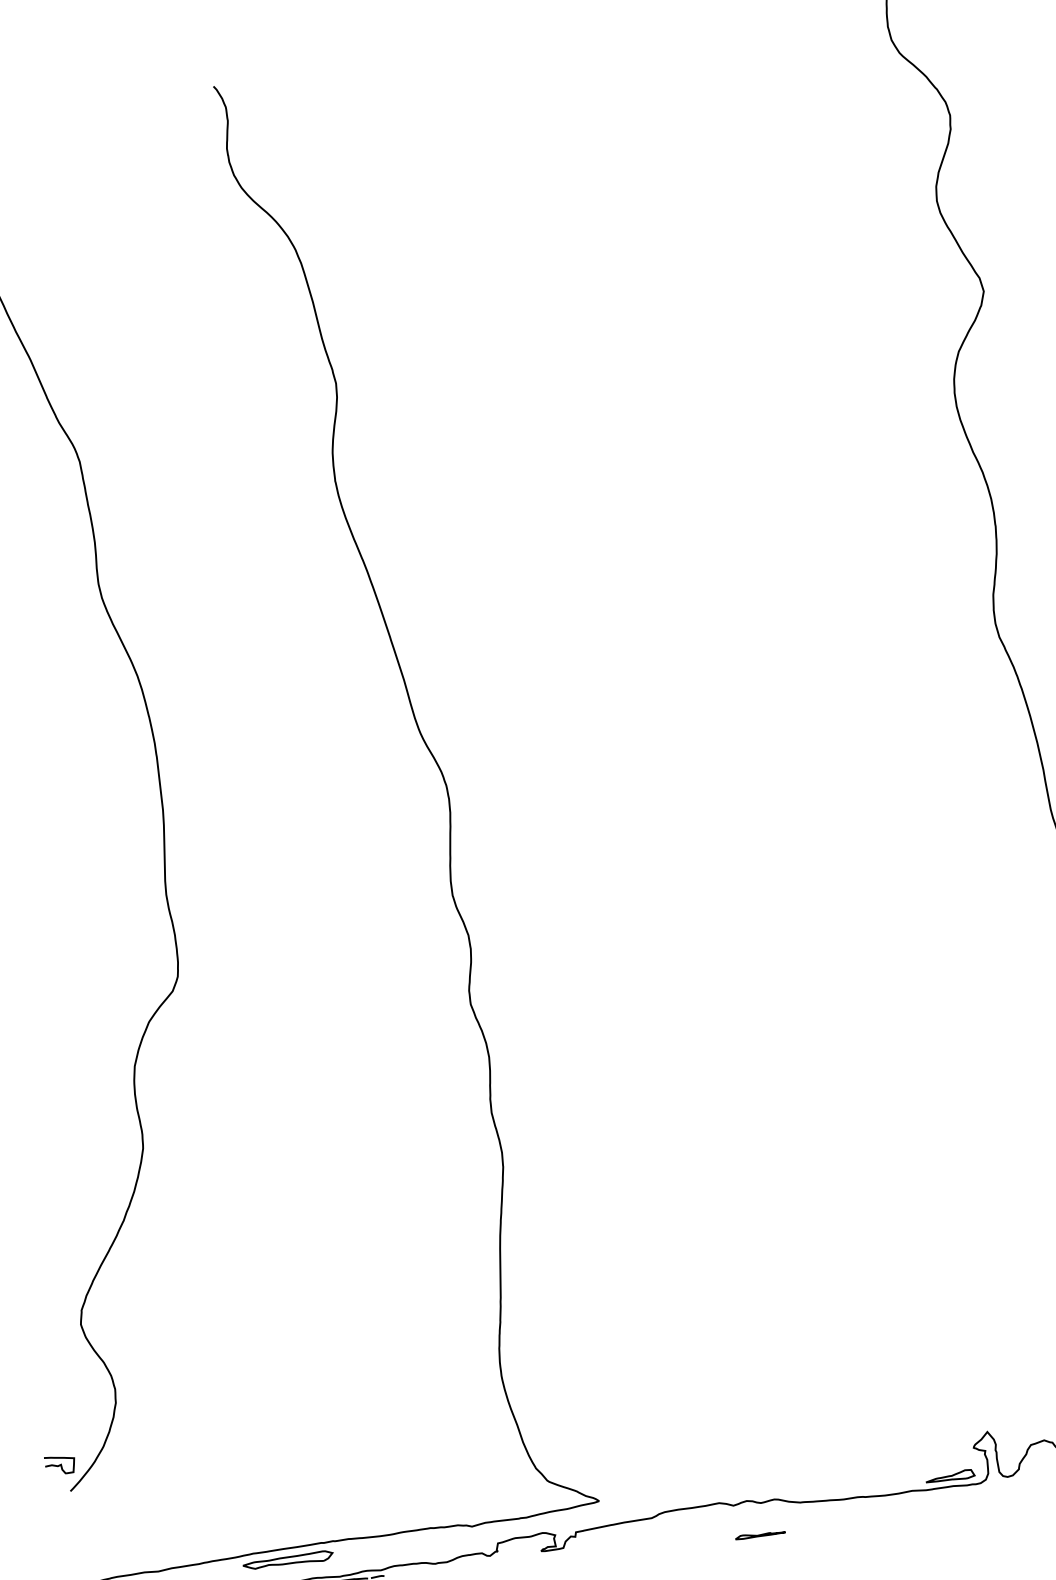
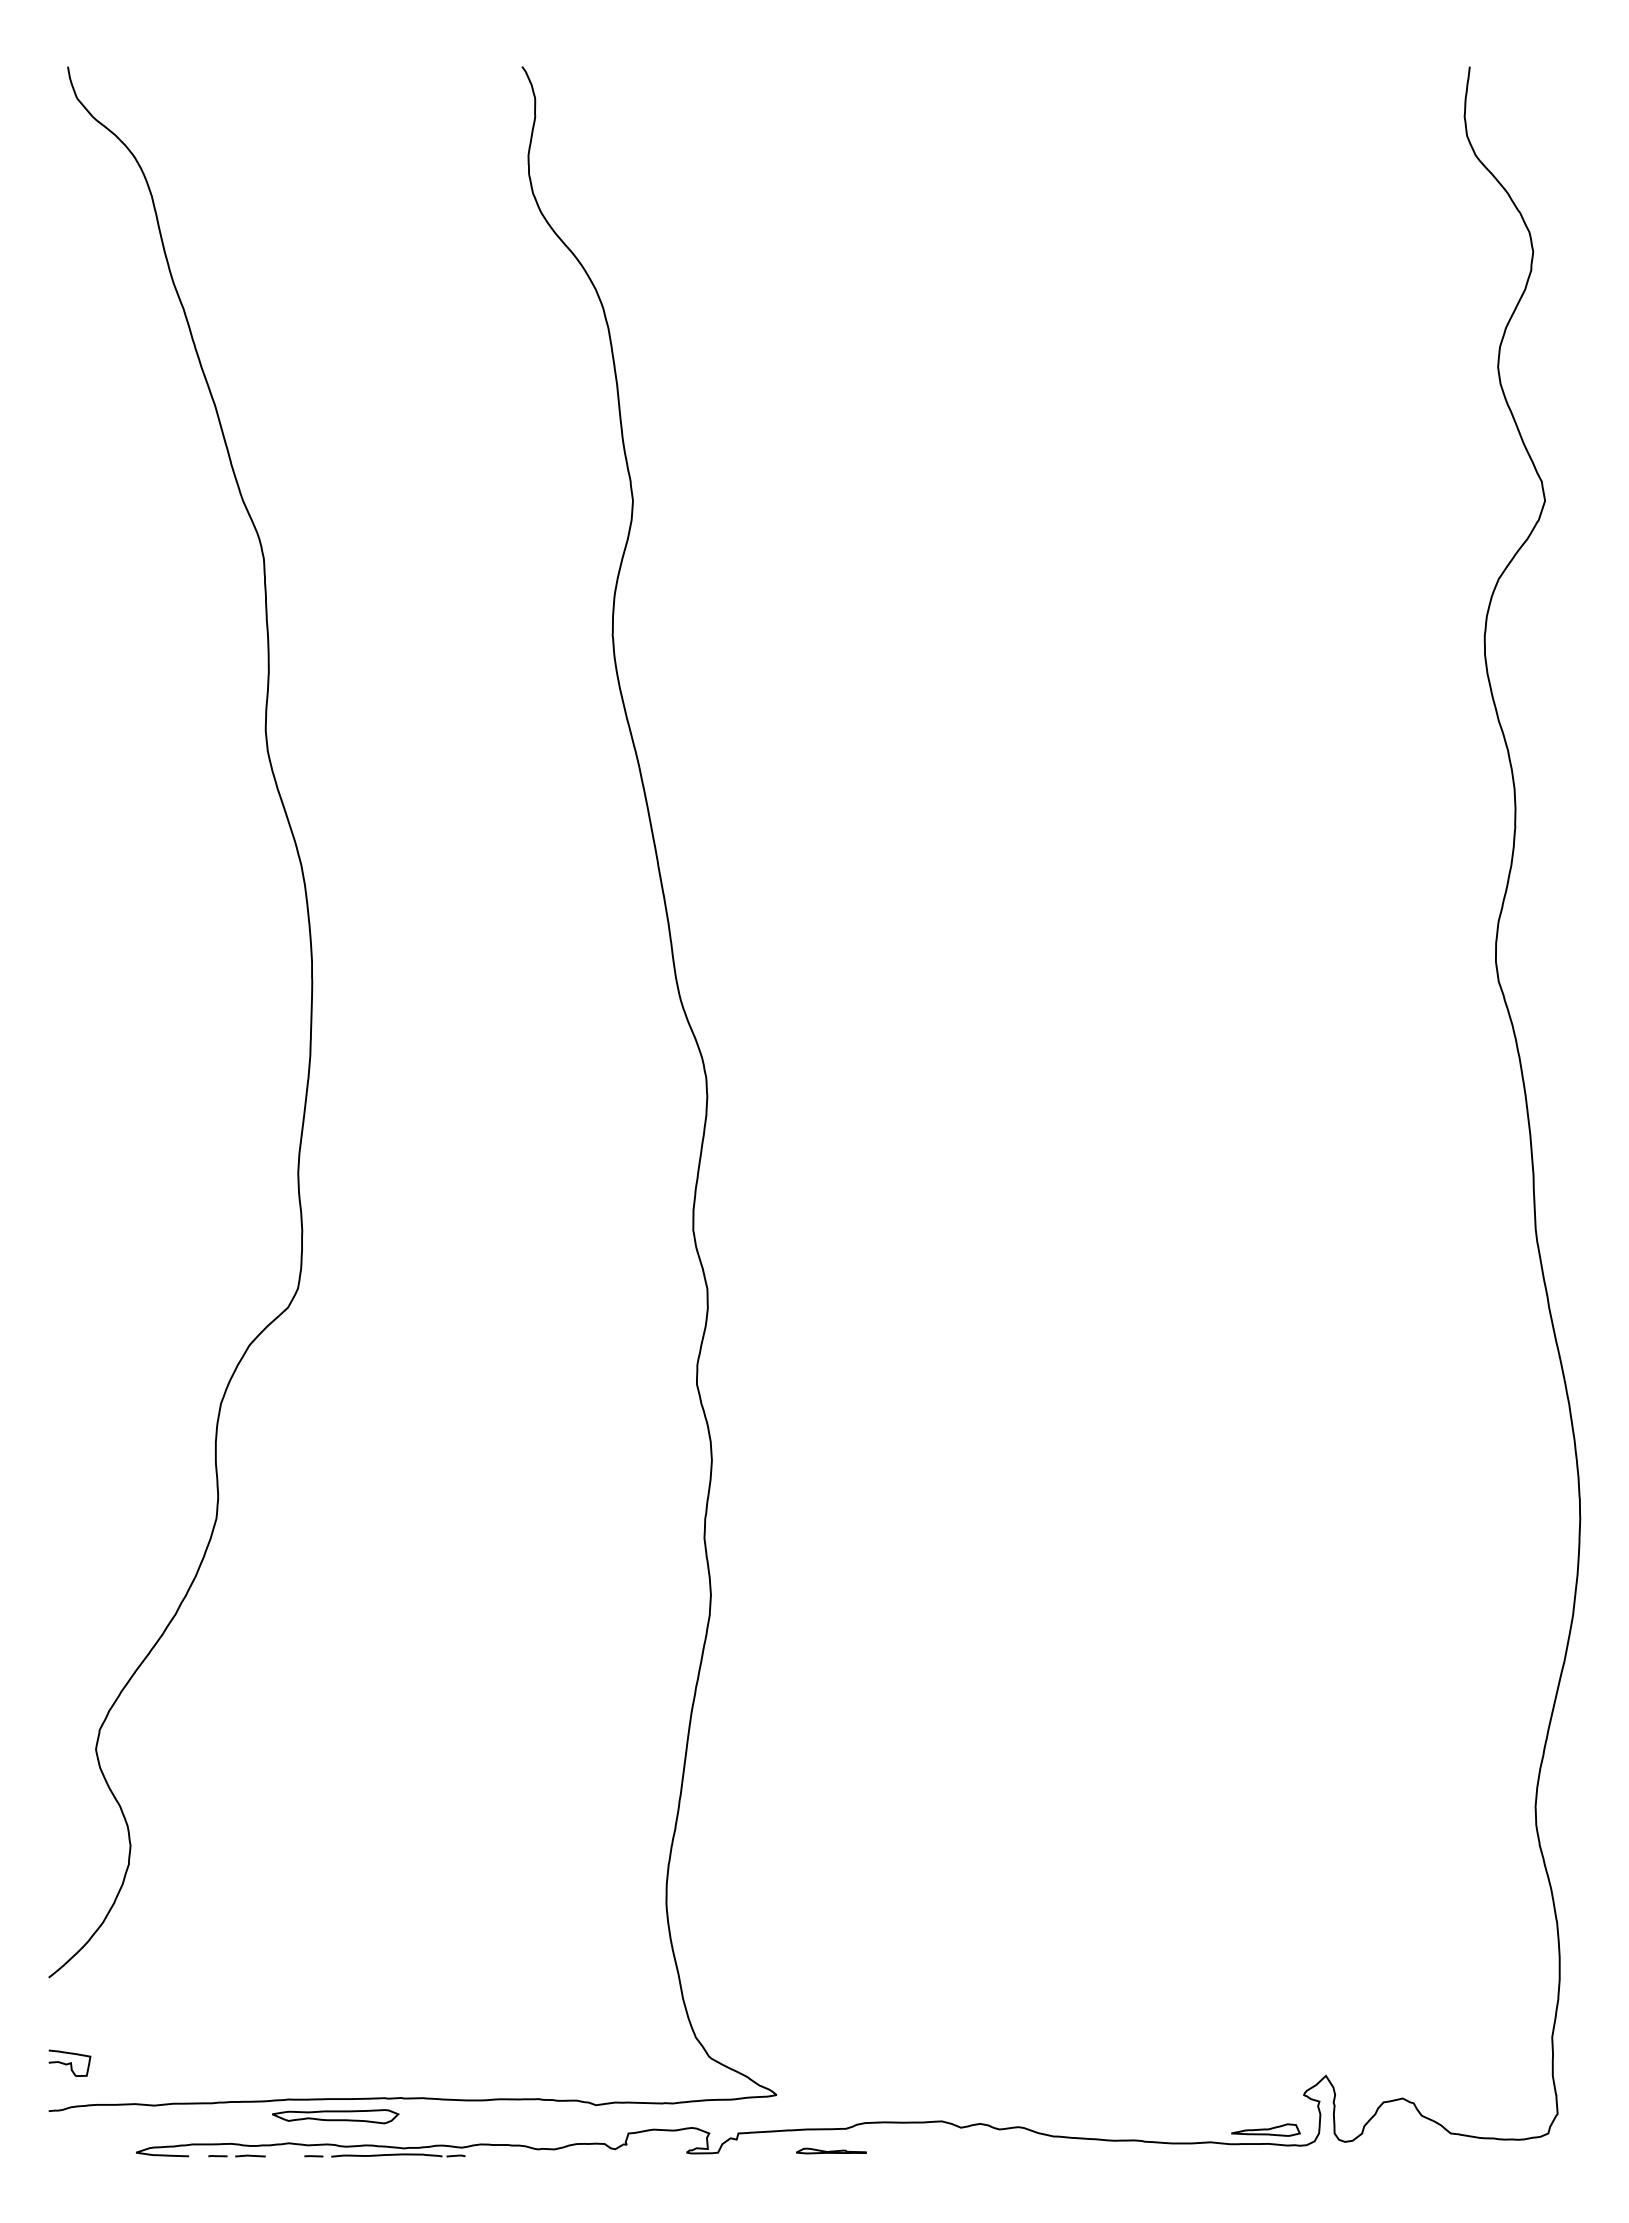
curve: (59, 1464) -> (69, 2062), moved
part: (760, 1534) -> (831, 2150), moved

